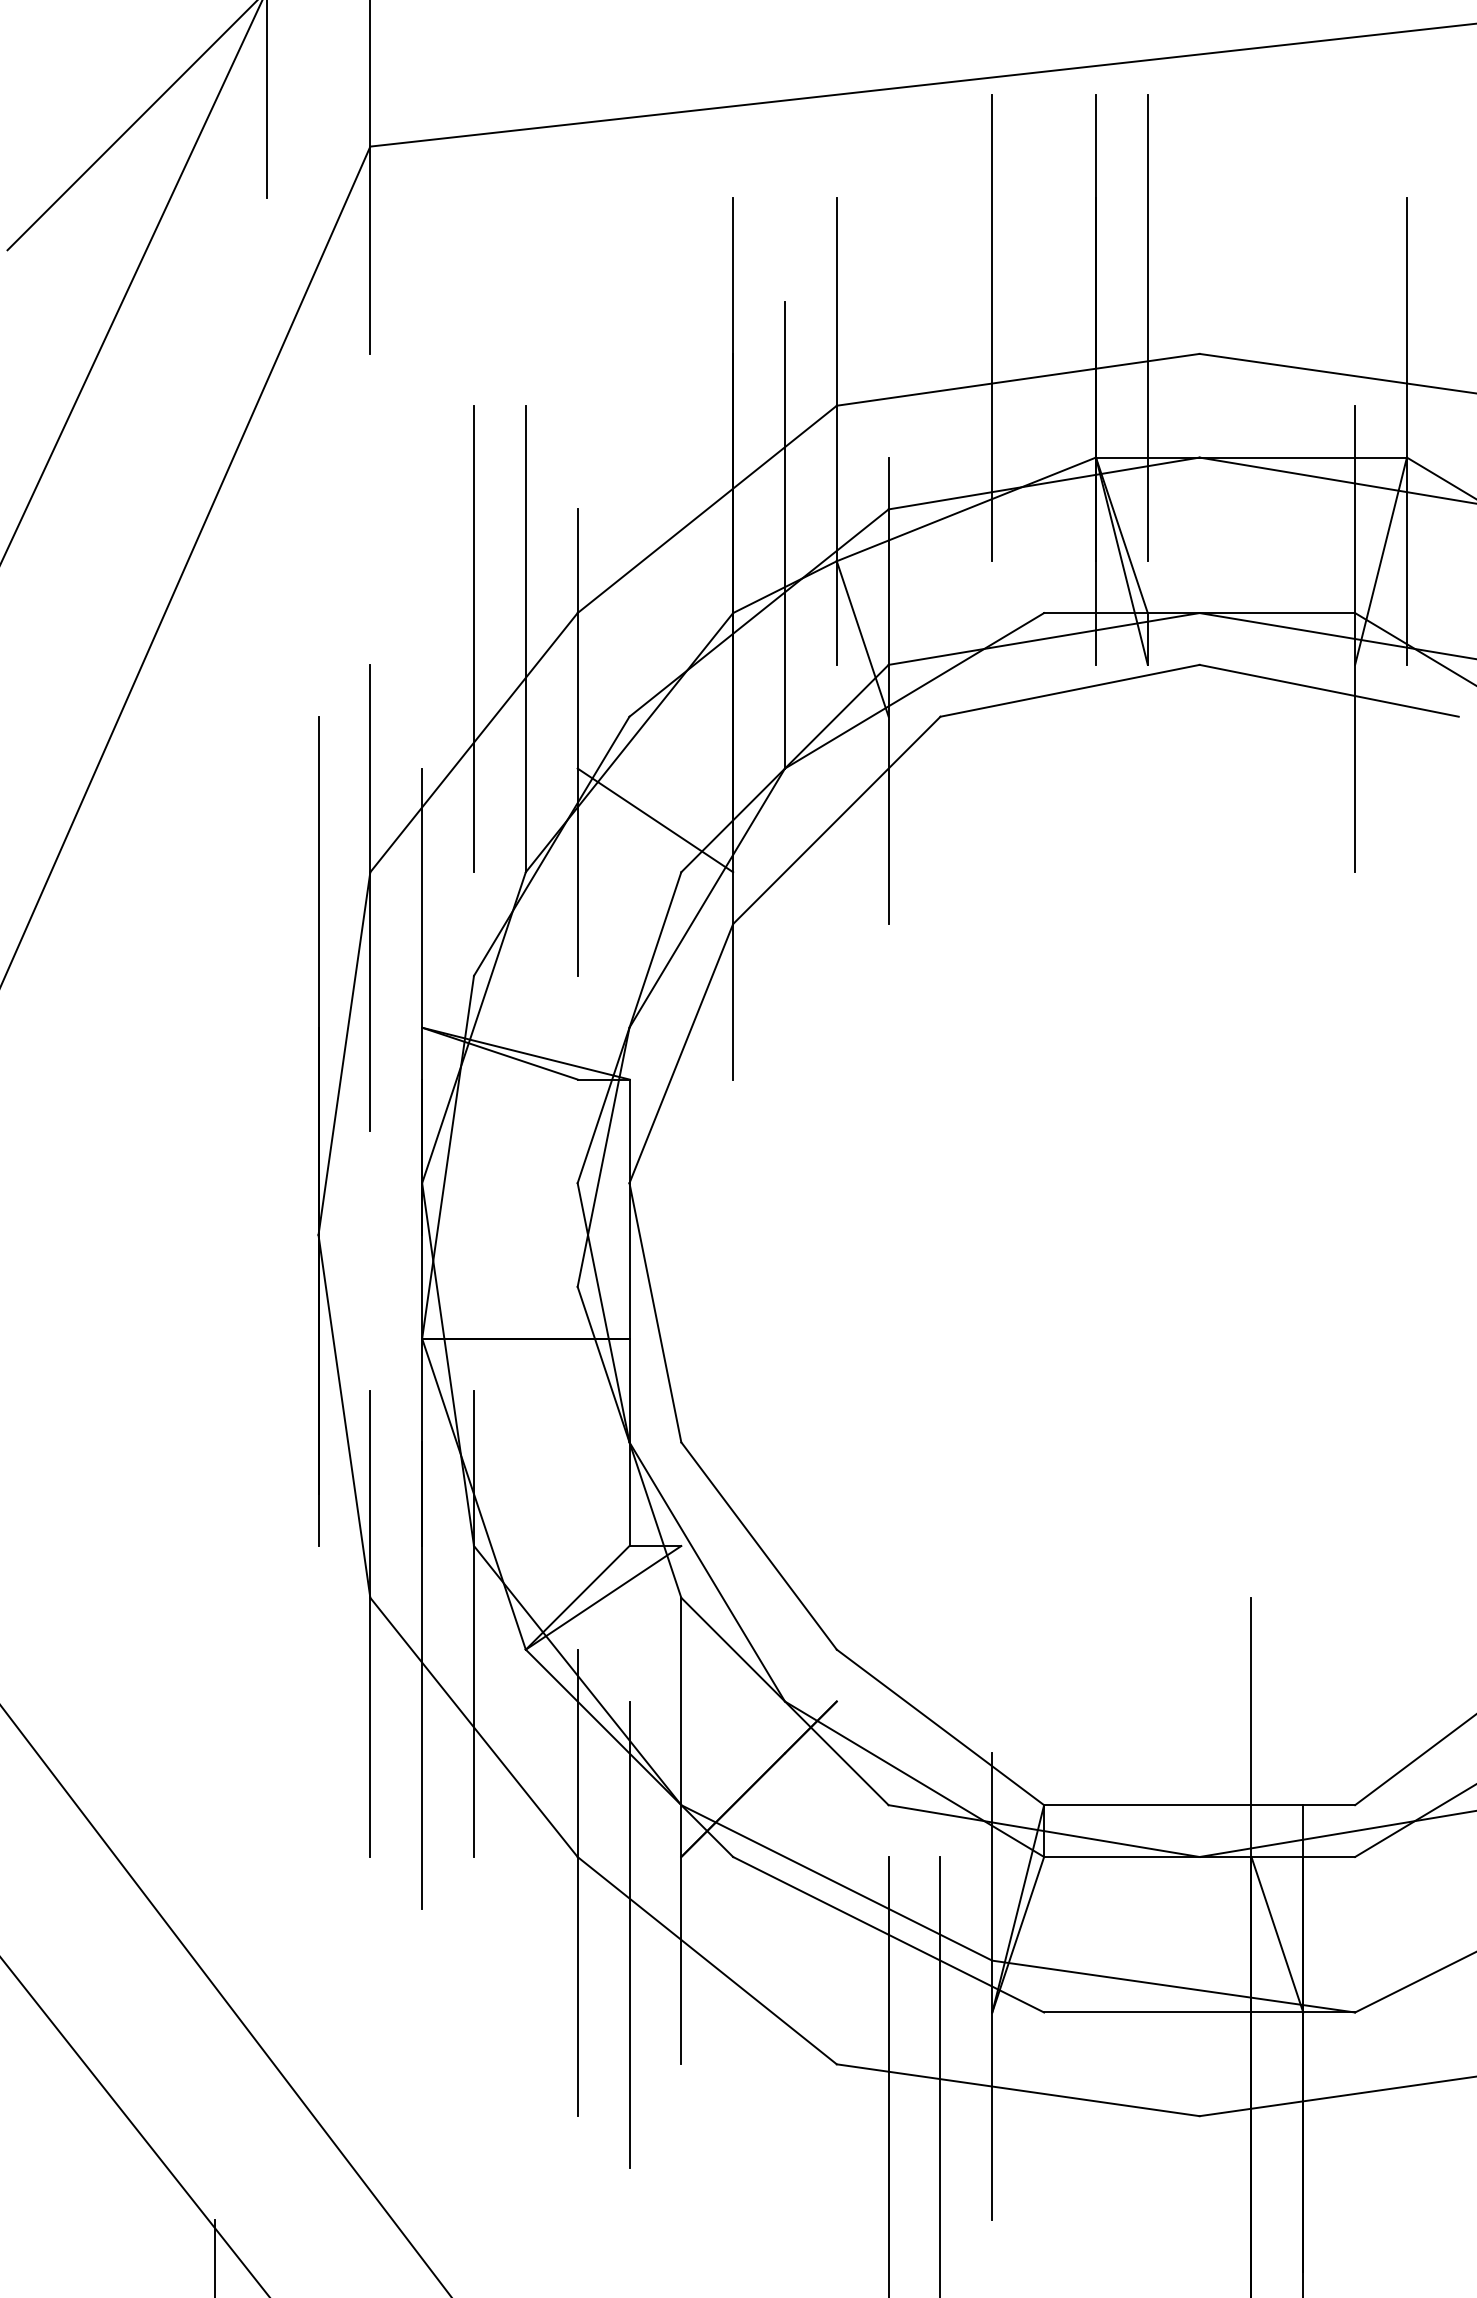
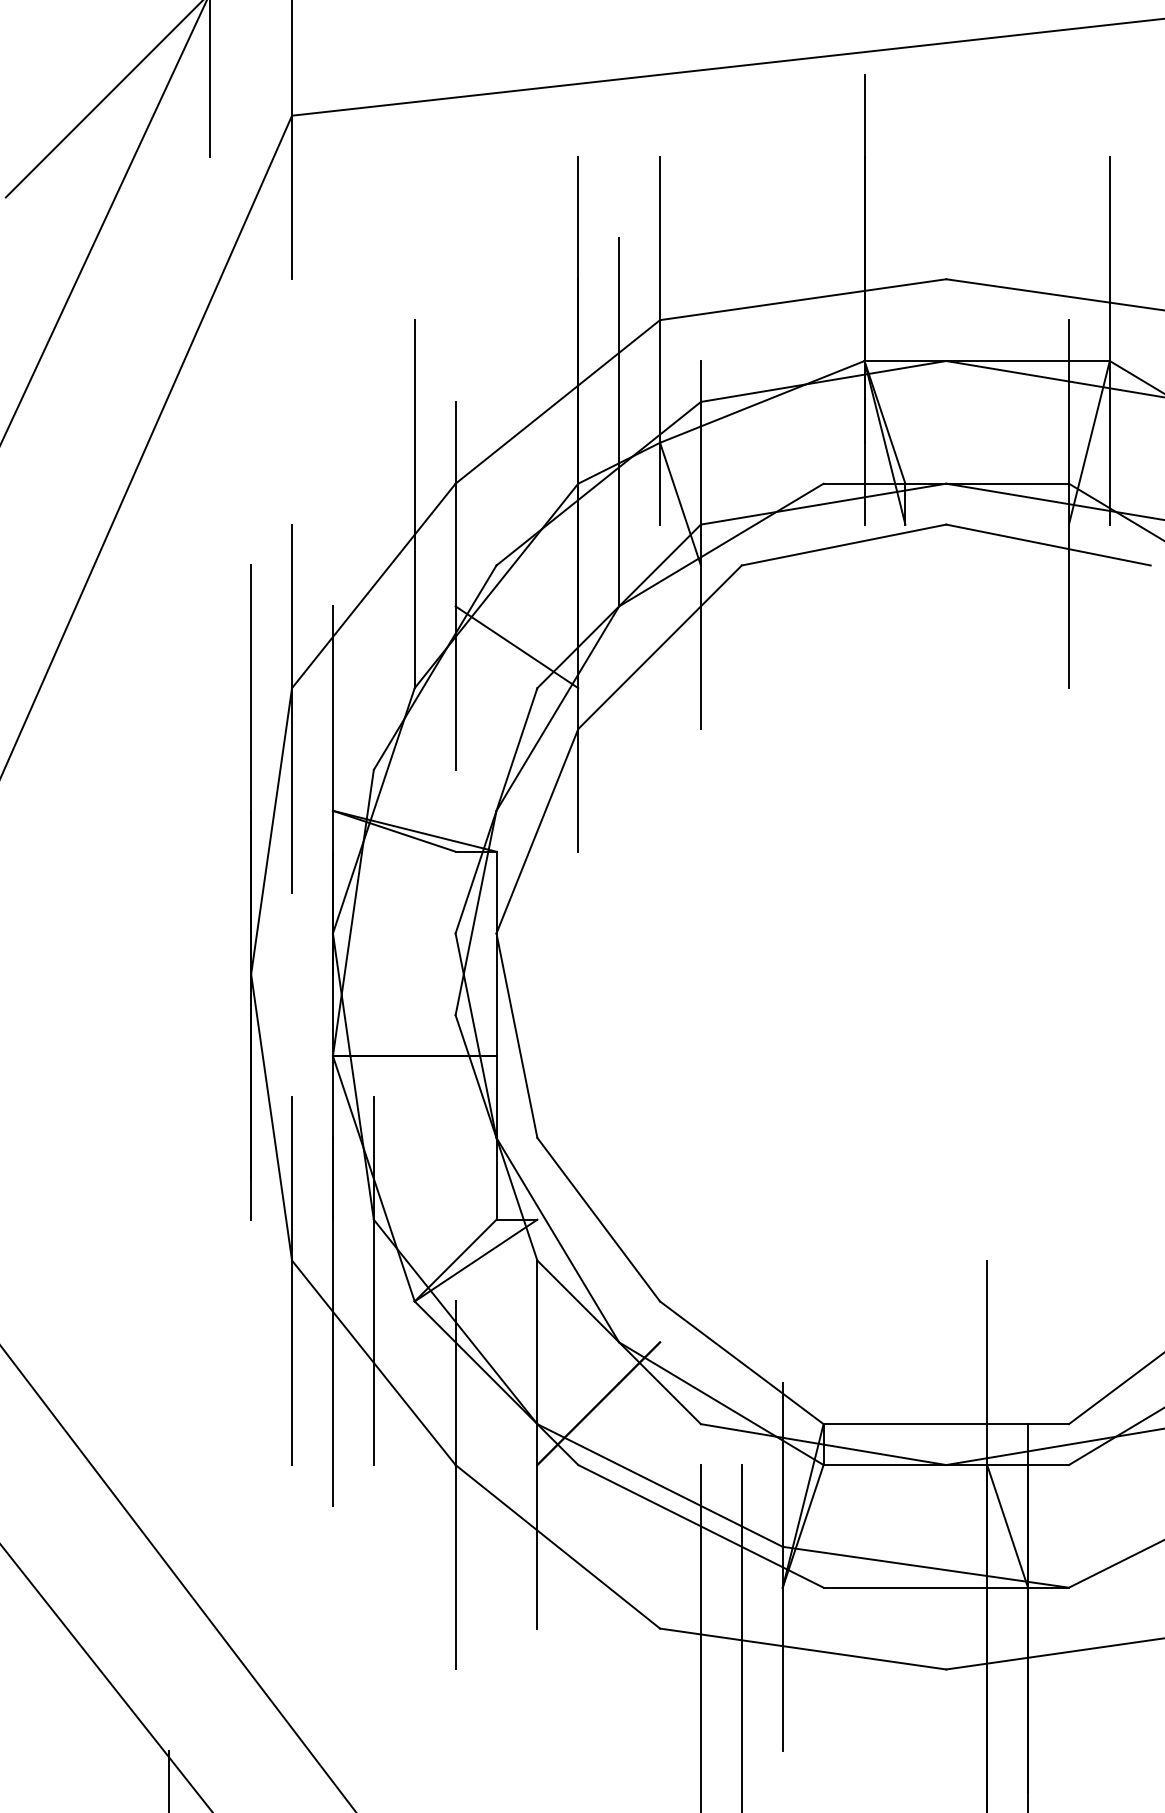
line: (992, 327) -> (782, 258), removed
line: (1147, 327) -> (905, 258), removed
line: (473, 639) -> (373, 504), removed
line: (629, 1934) -> (496, 1526), removed

